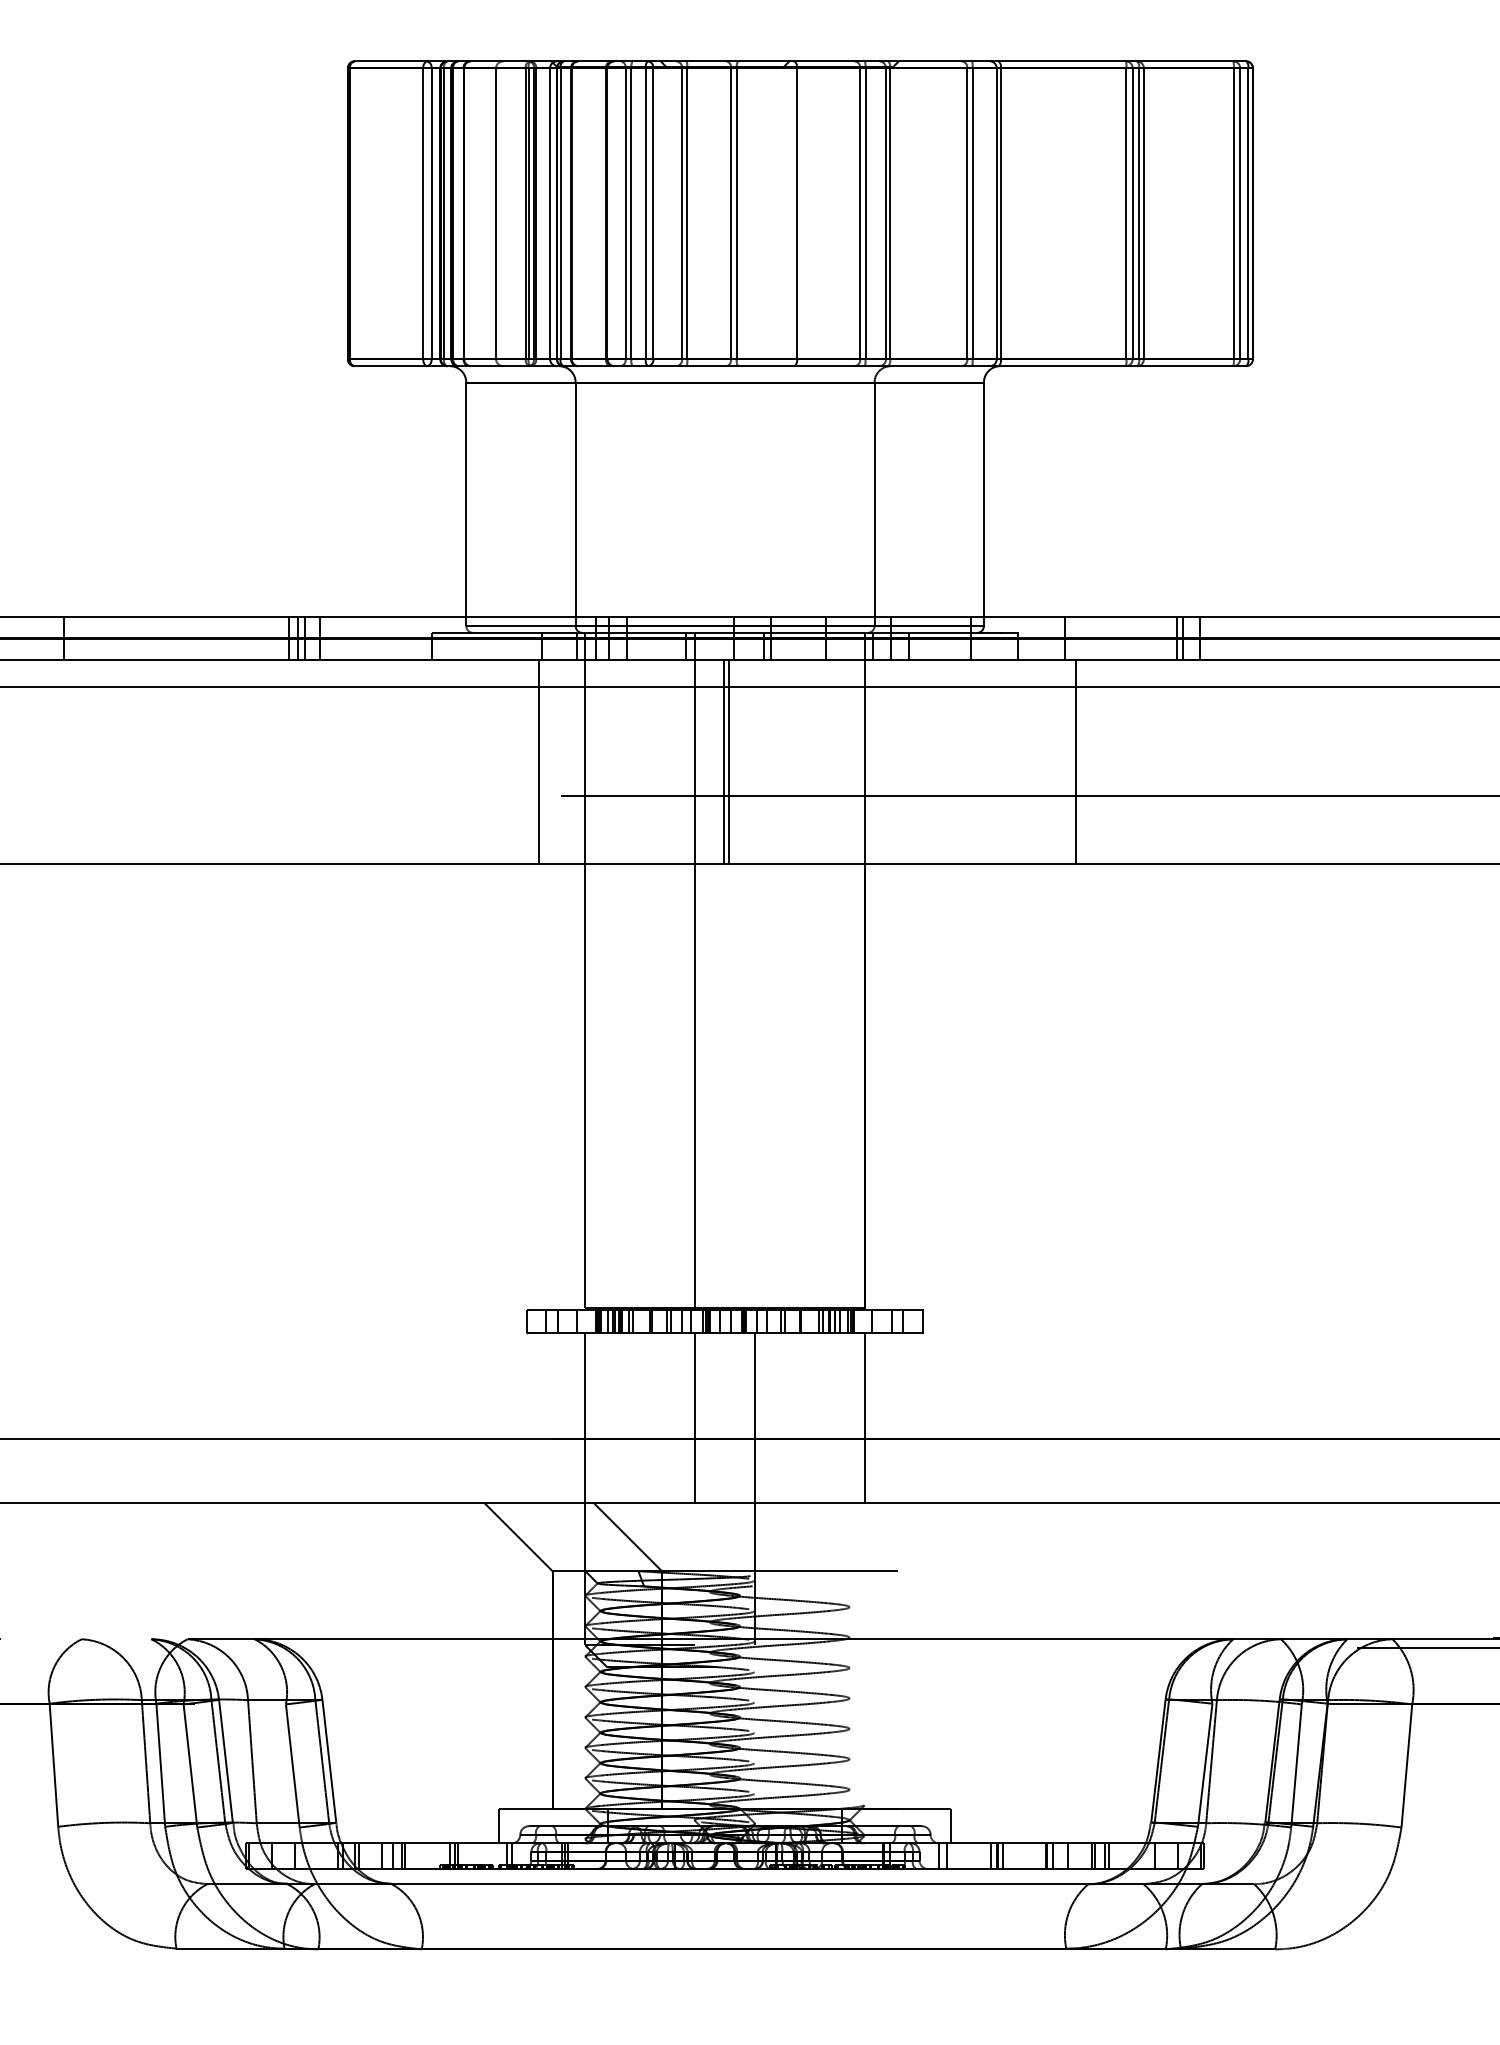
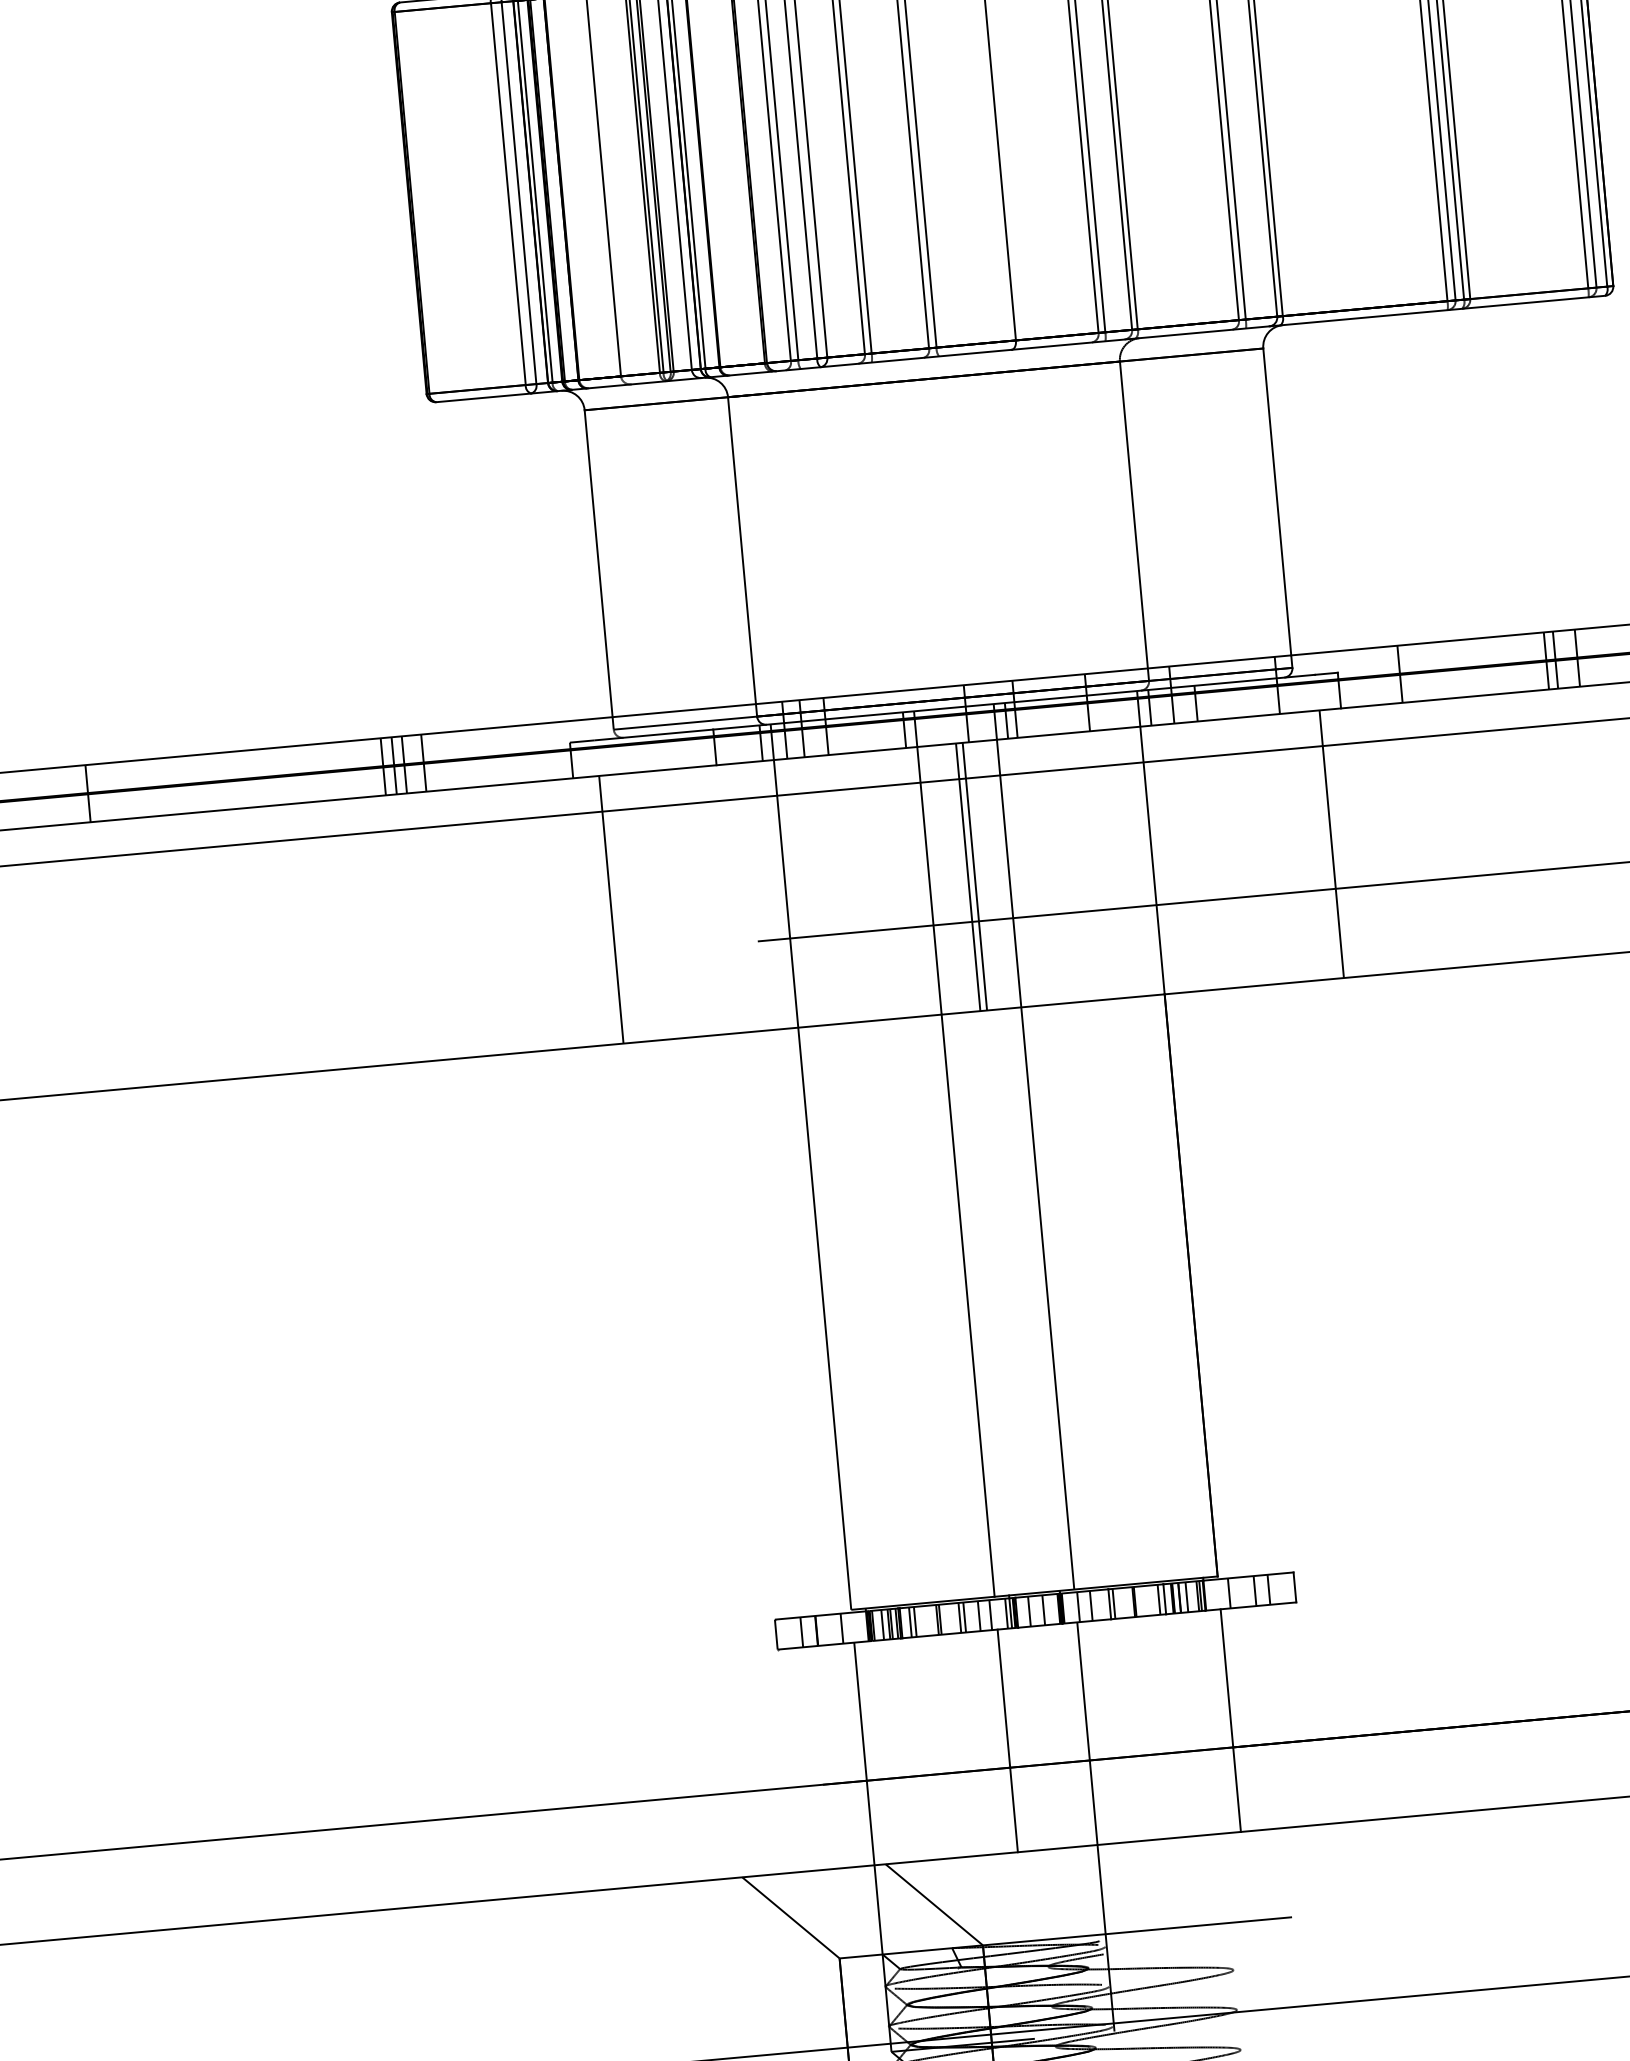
line: (539, 762) -> (611, 910), moved
line: (1075, 762) -> (1331, 844), moved
line: (755, 970) -> (1034, 1146), added

